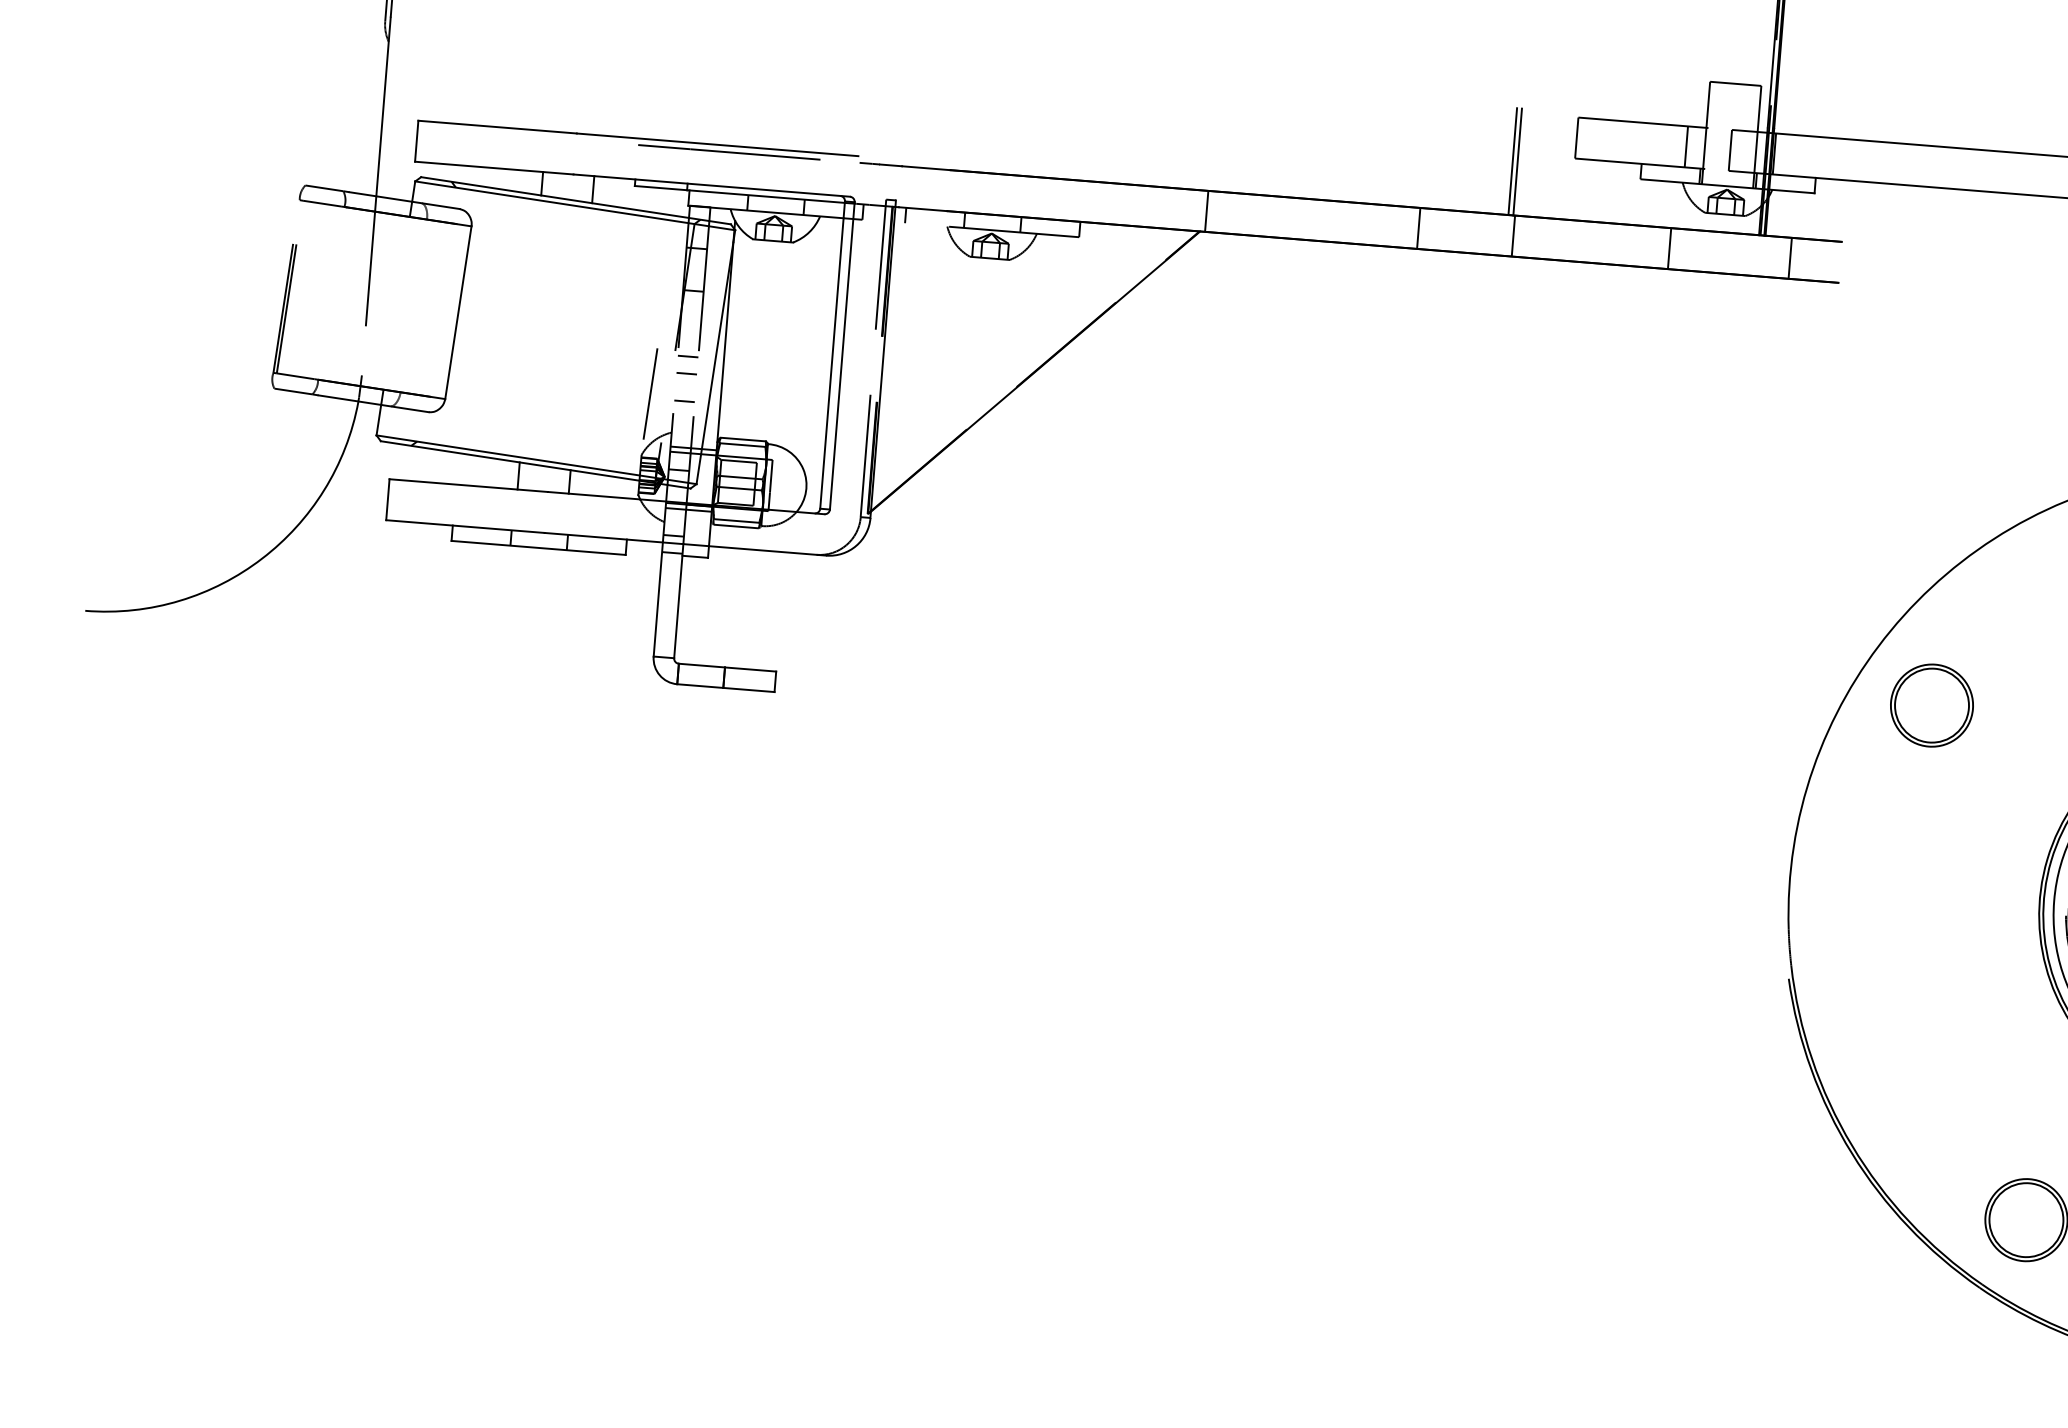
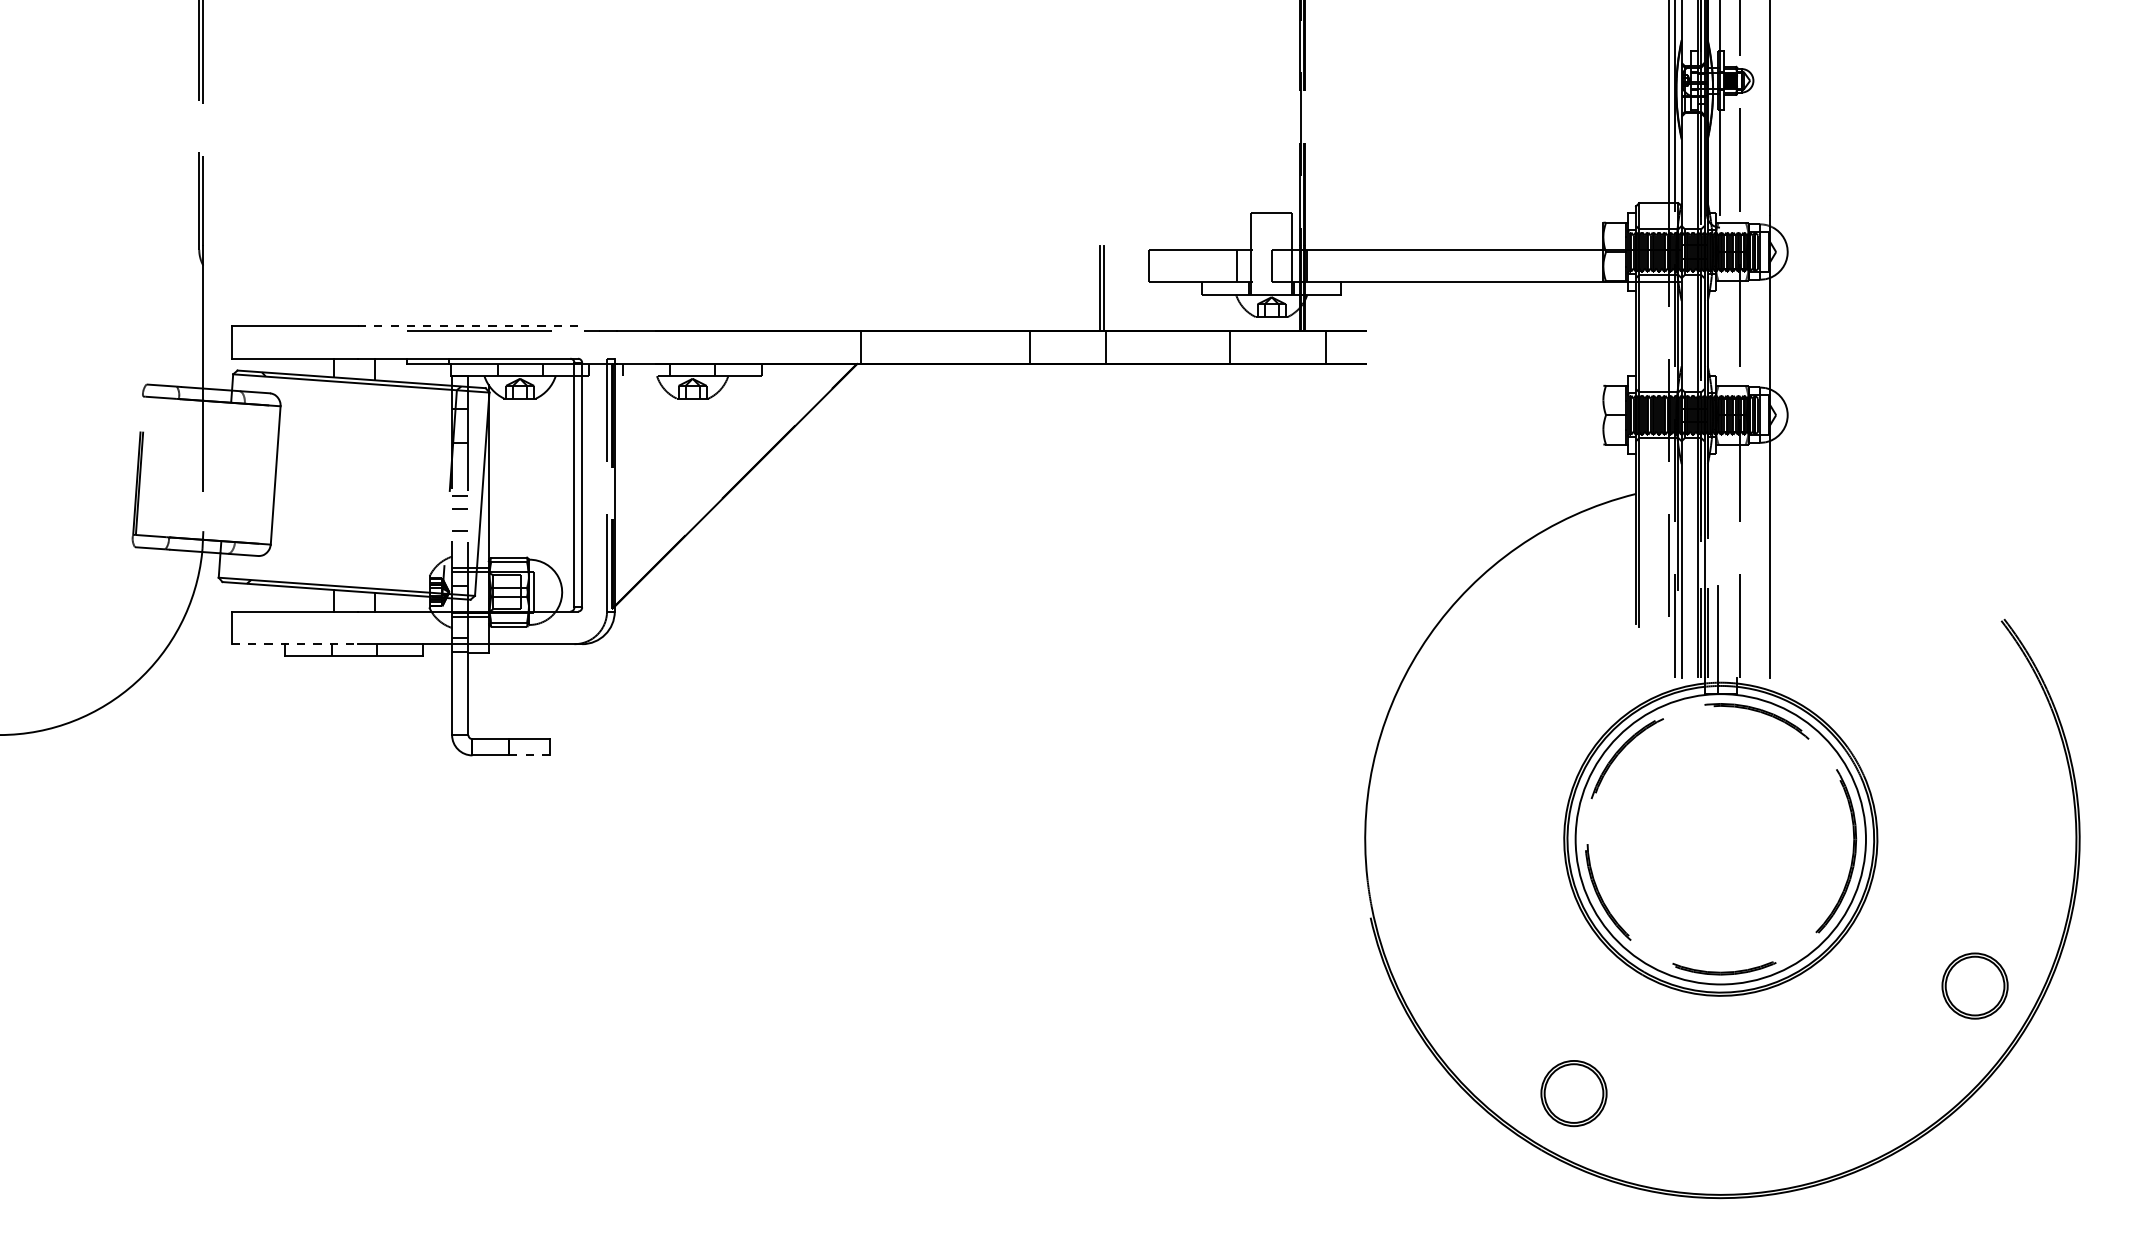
line: (718, 145) -> (470, 326), solid -> dashed
line: (650, 393) -> (432, 527), removed
line: (466, 527) -> (295, 644), solid -> dashed
line: (748, 690) -> (529, 755), solid -> dashed
part: (1931, 705) -> (1466, 692), removed

